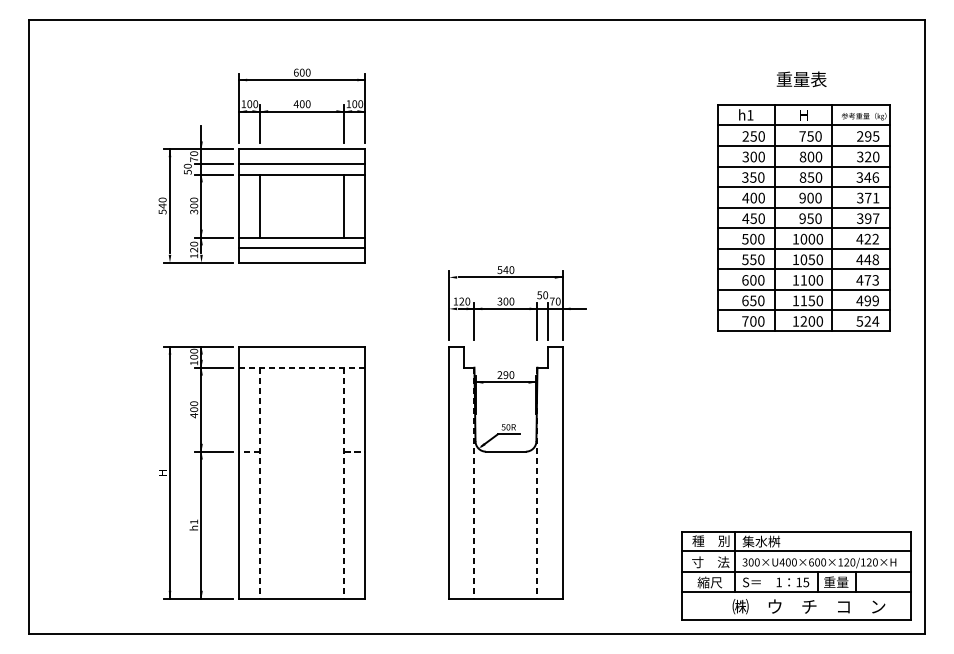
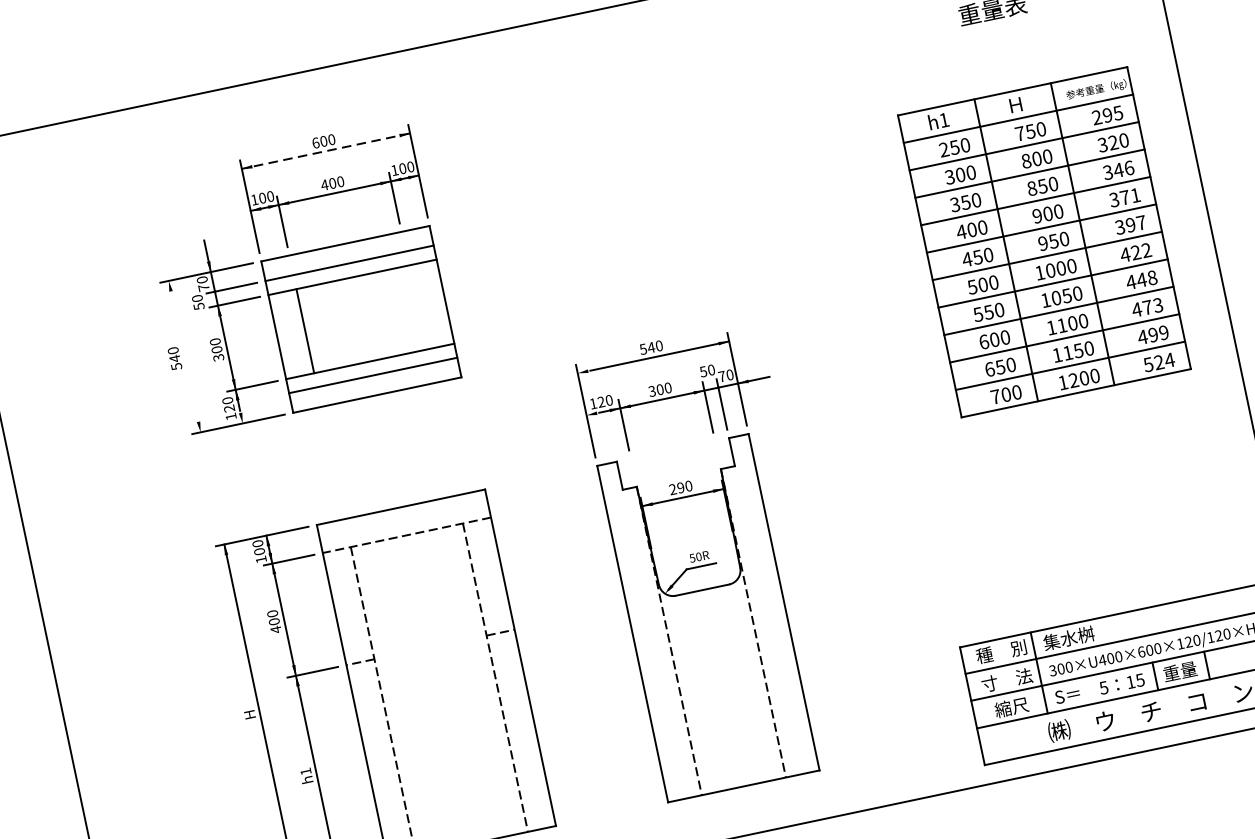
line: (302, 80) -> (326, 151), solid -> dashed
line: (169, 201) -> (182, 350), removed
line: (344, 205) -> (417, 306), removed
part: (803, 217) -> (1044, 241), moved
text: (778, 582) -> (1103, 688), 1 -> 5

